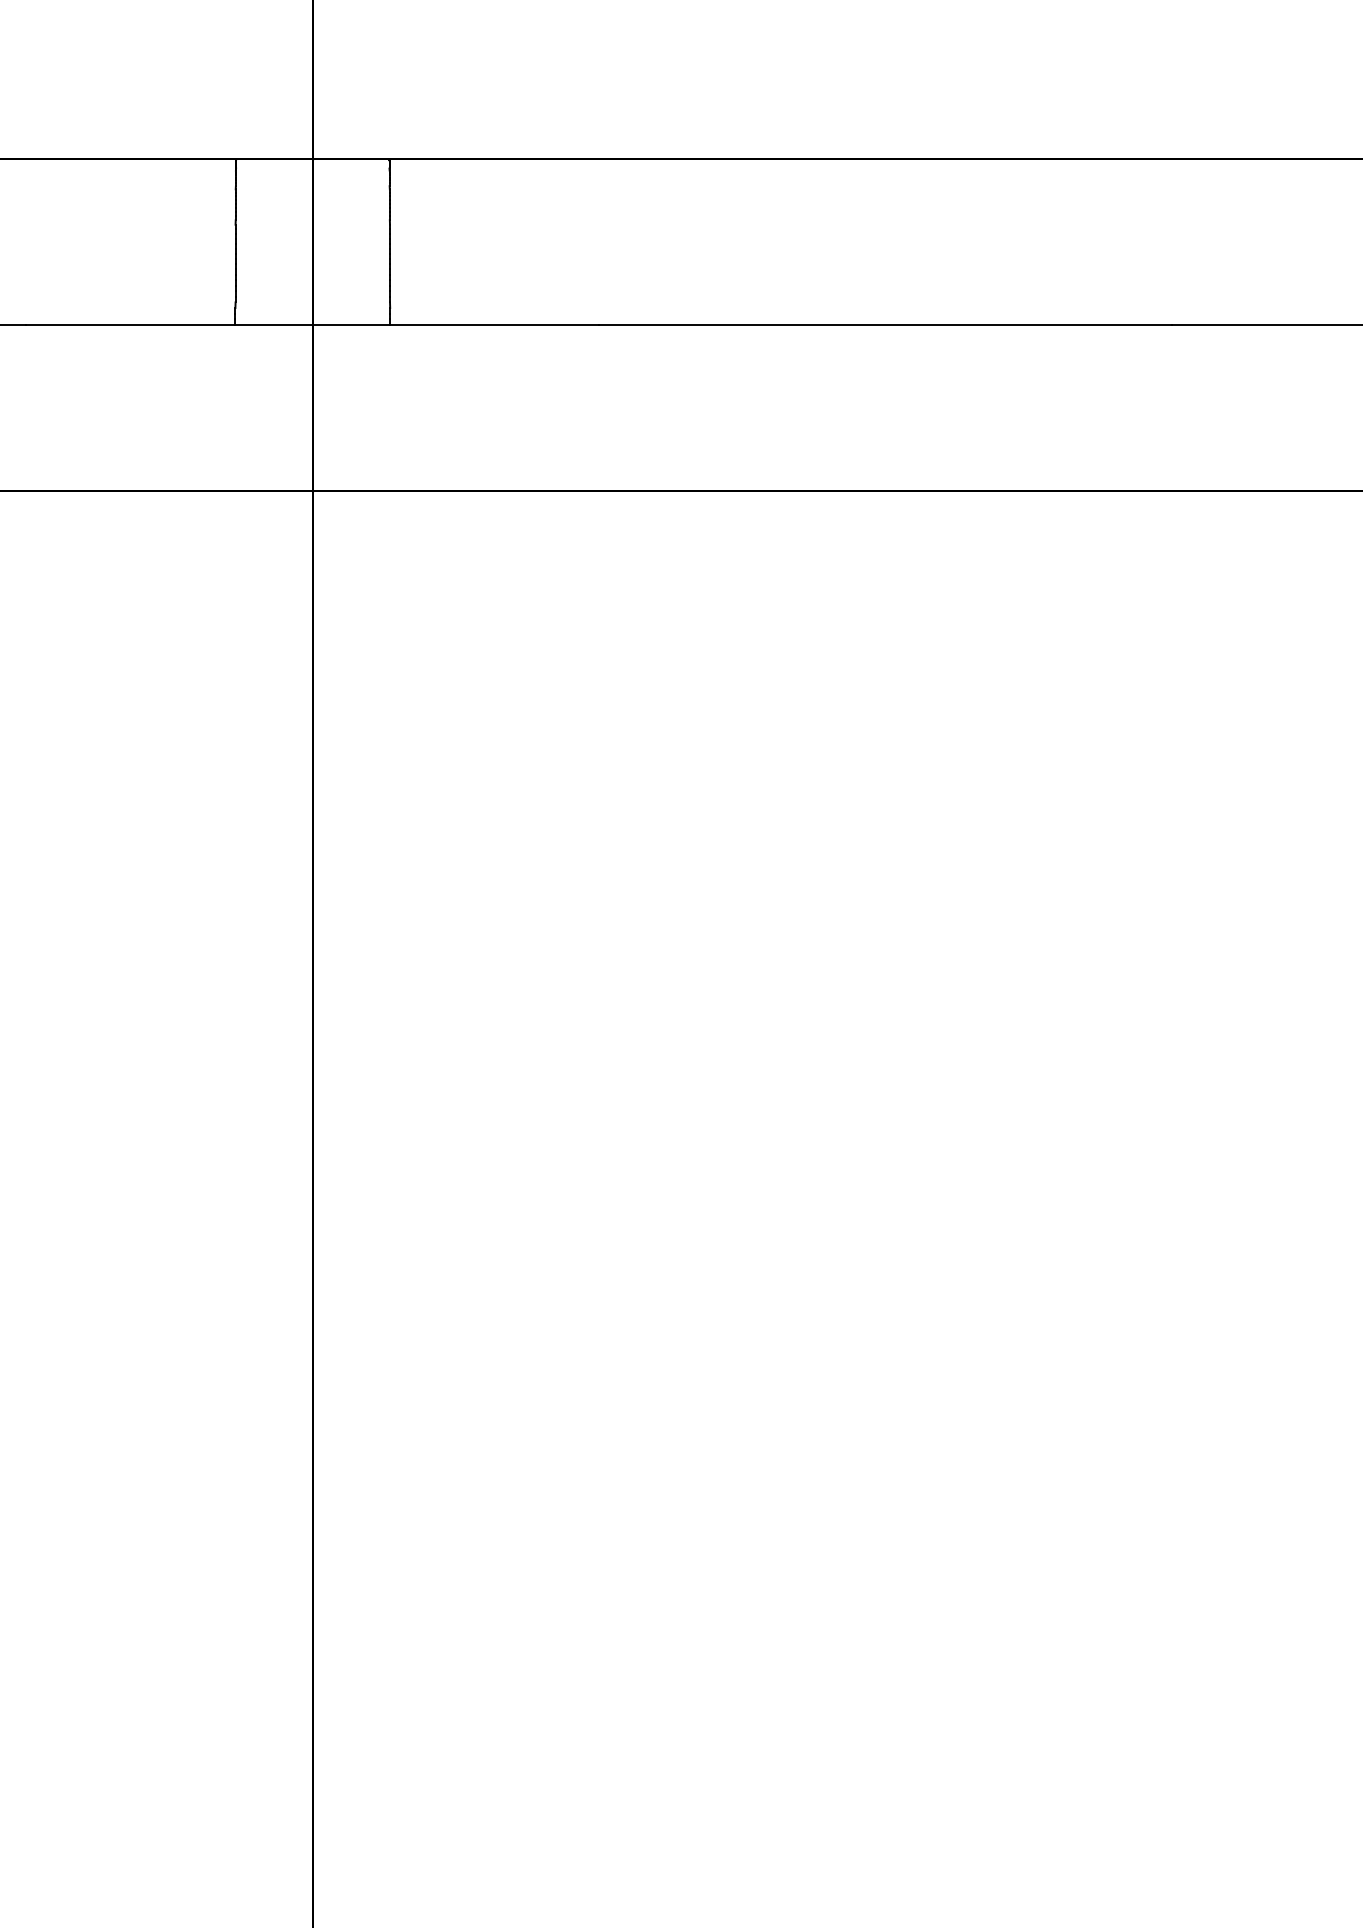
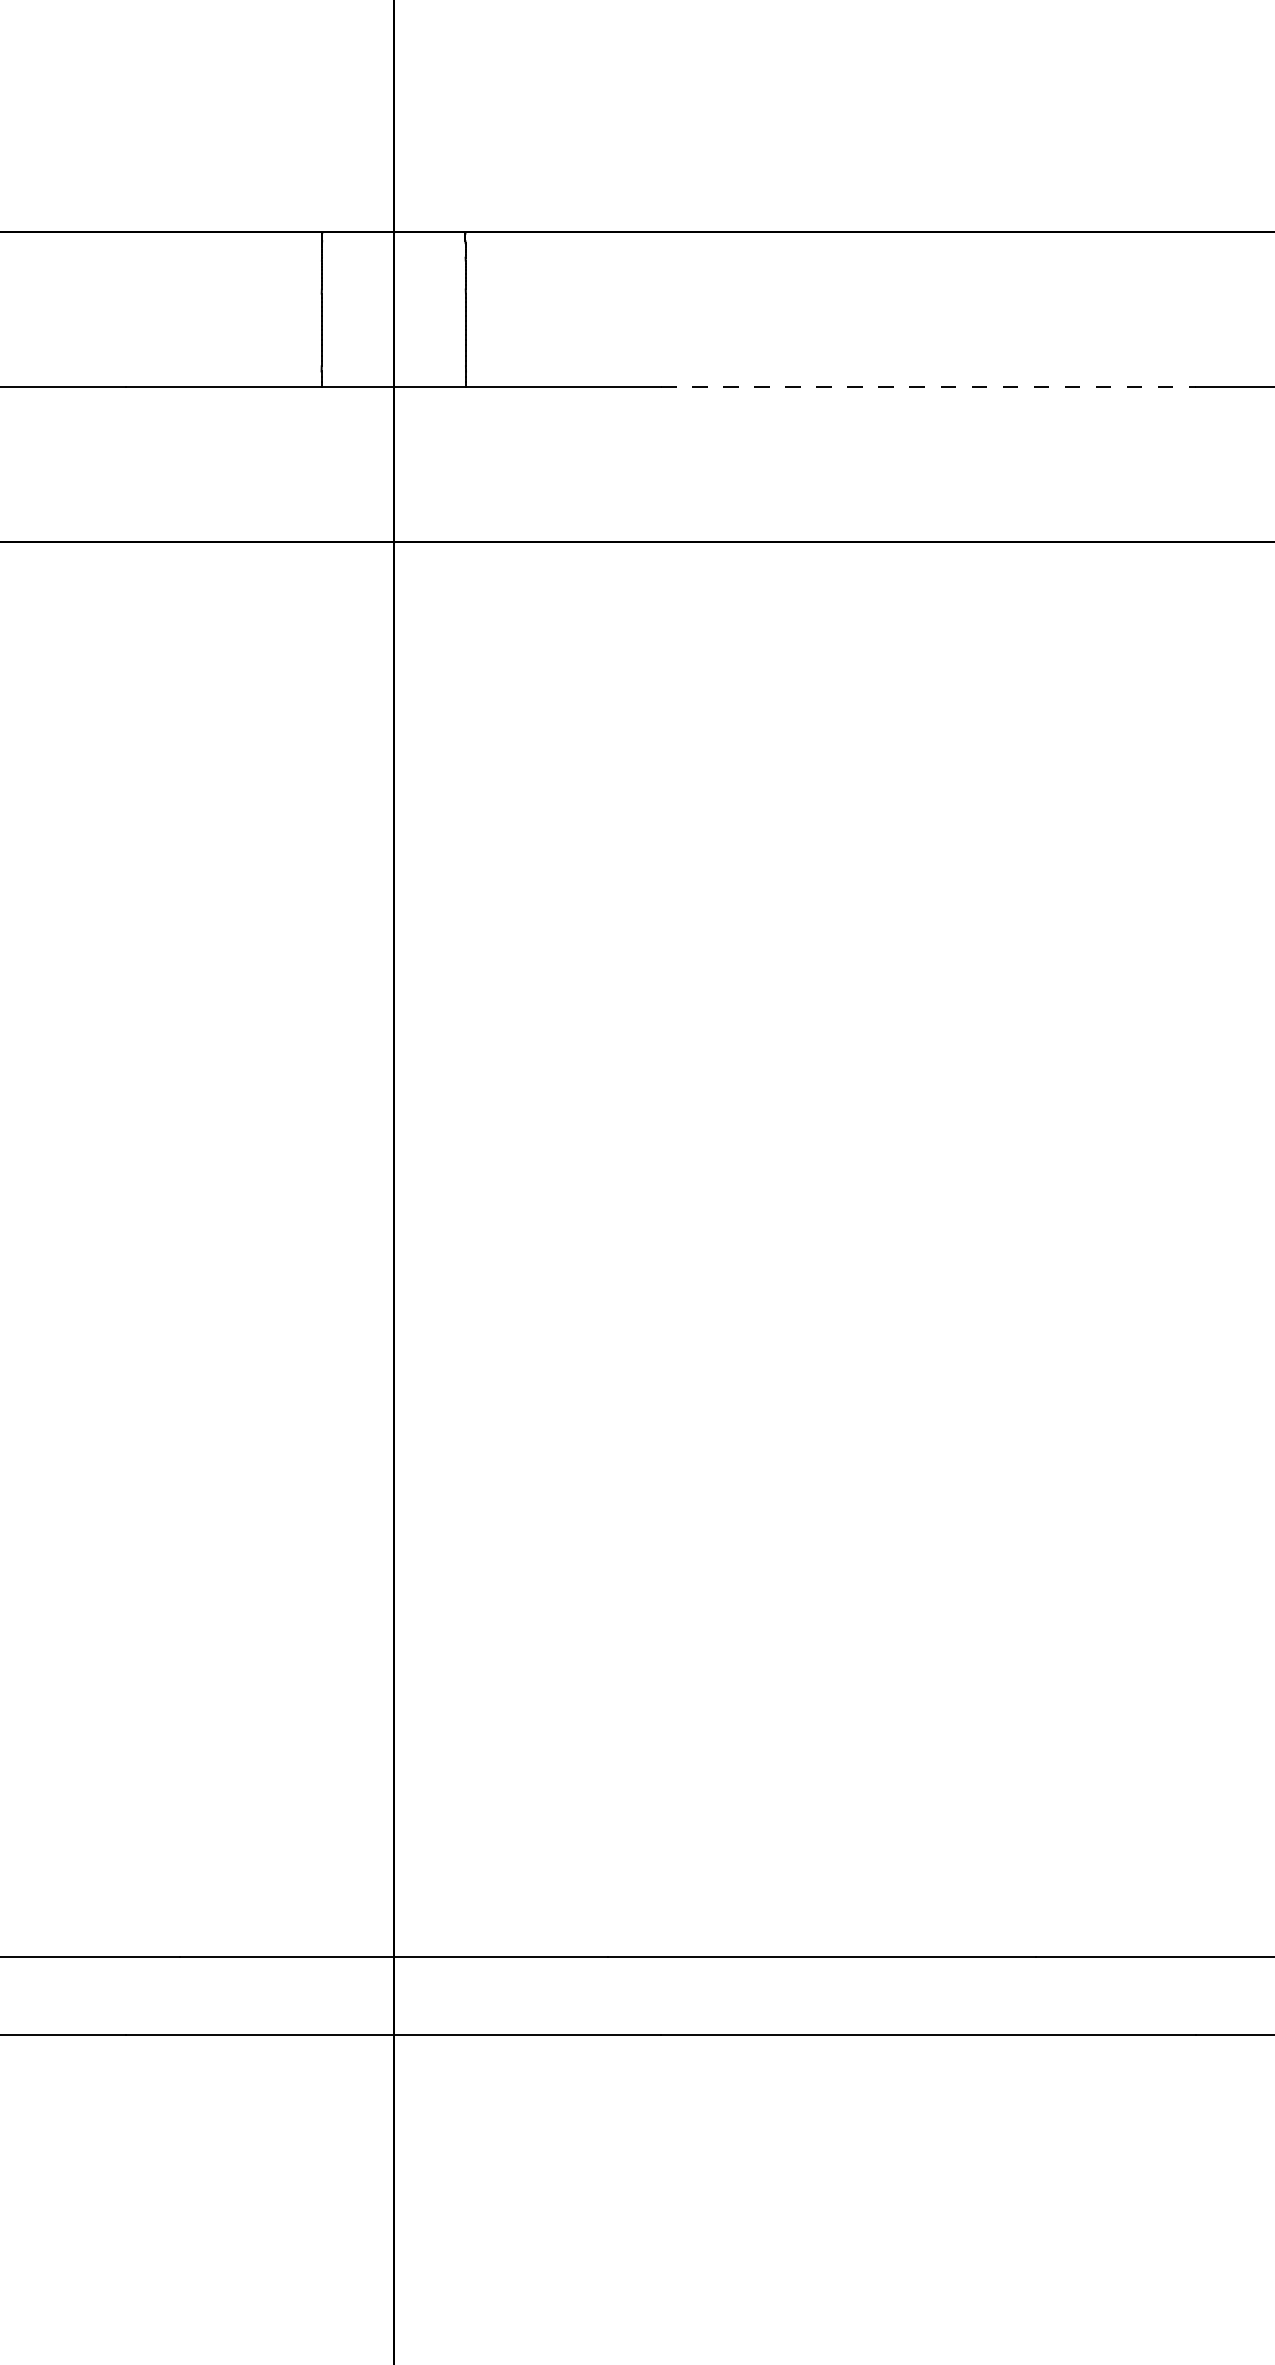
line: (886, 325) -> (929, 387), solid -> dashed

